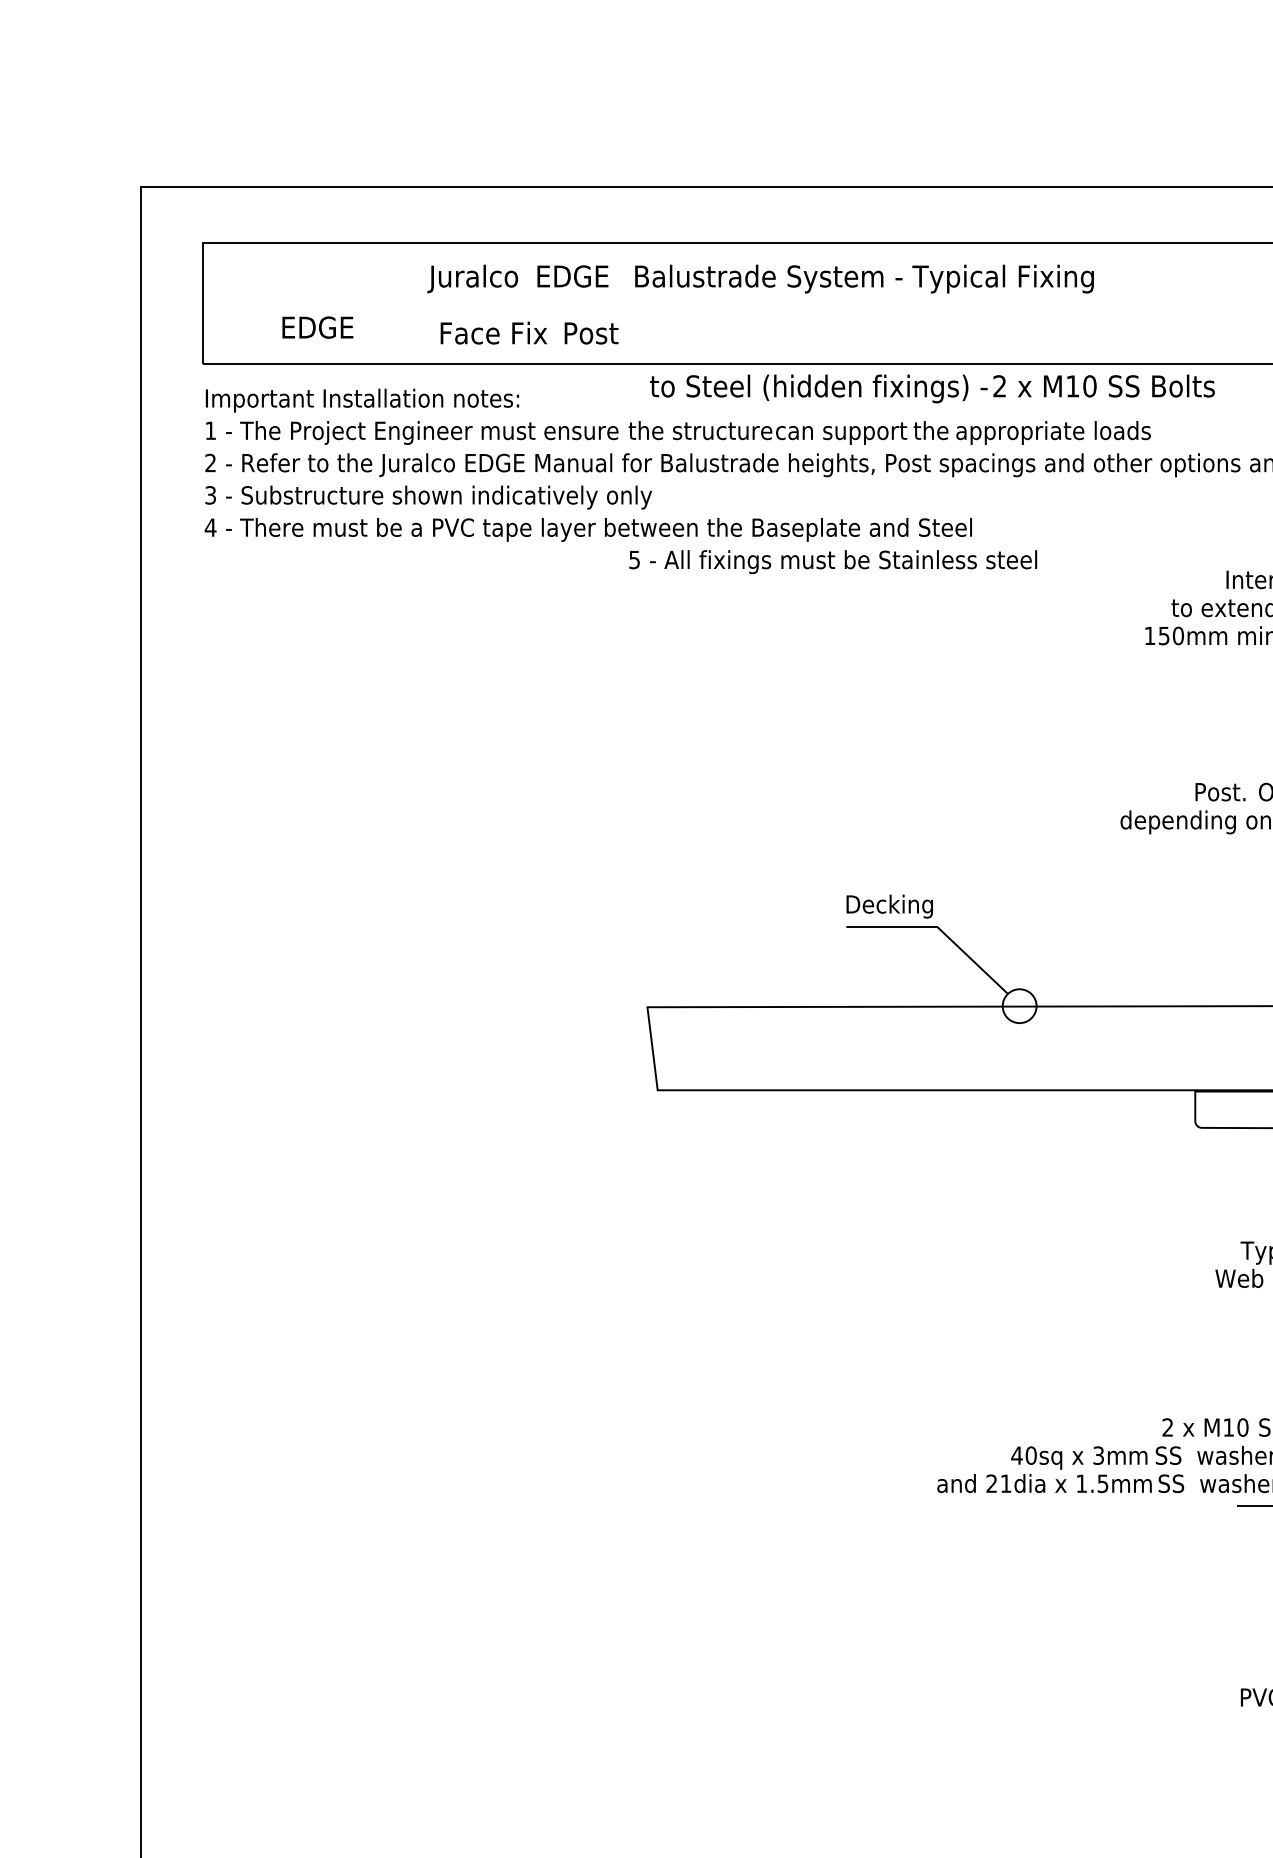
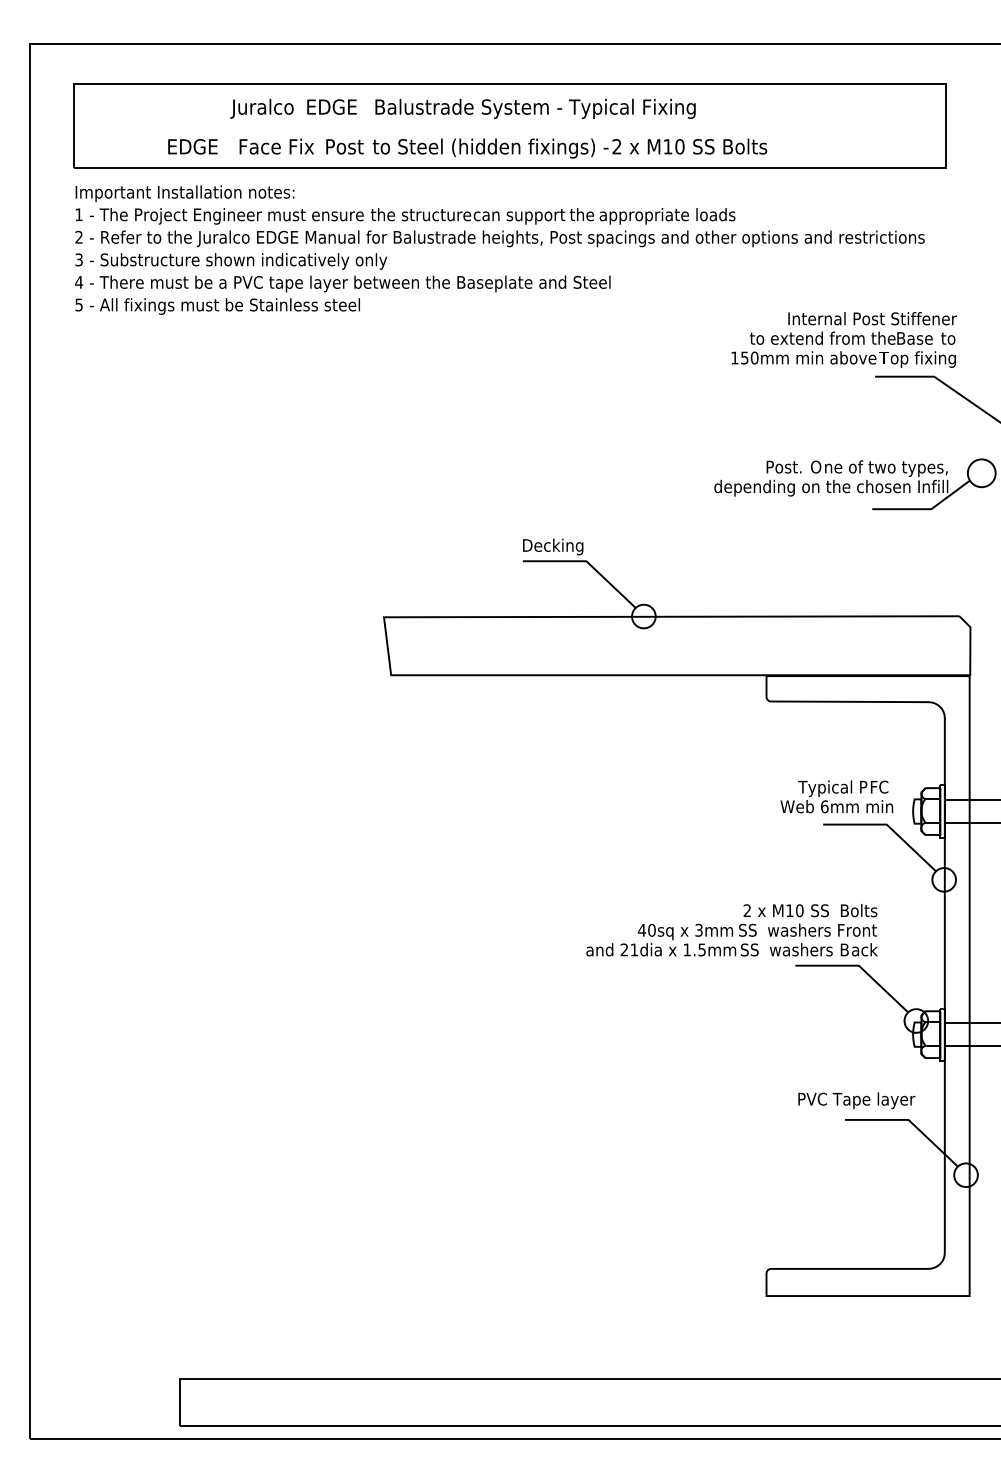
text: (317, 327) -> (192, 146), moved
text: (931, 388) -> (569, 148), moved
text: (832, 562) -> (217, 306), moved

